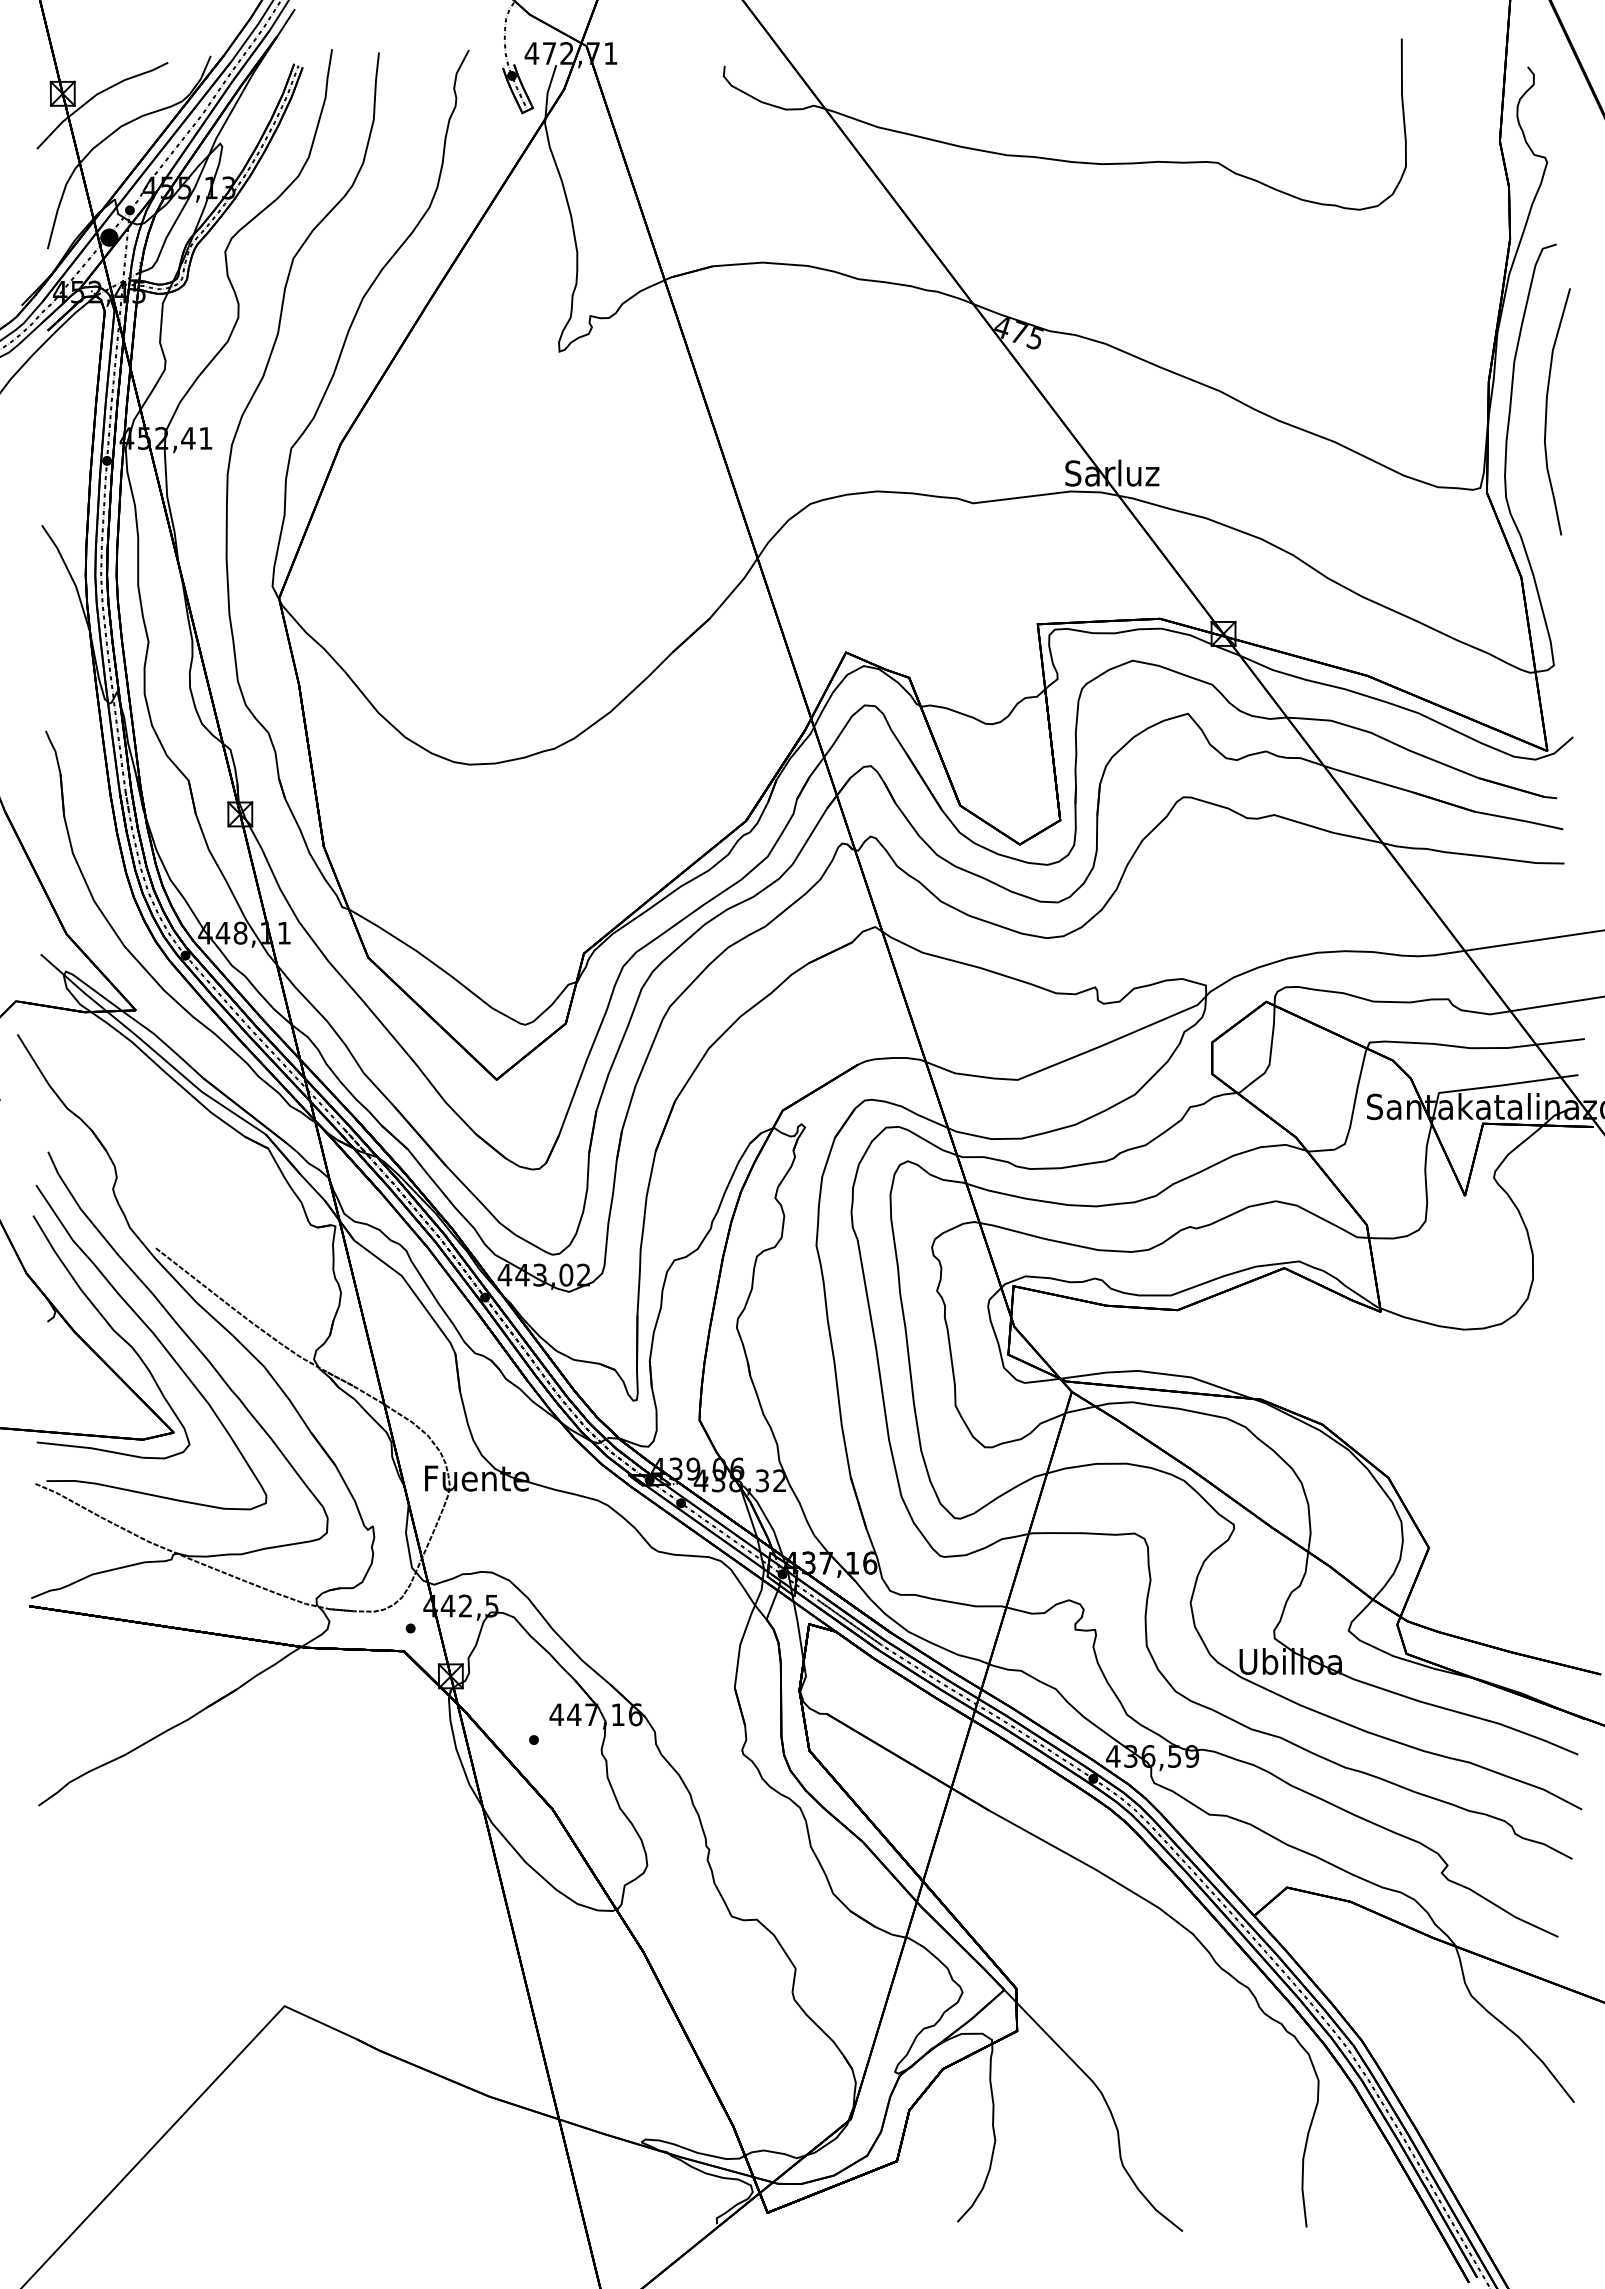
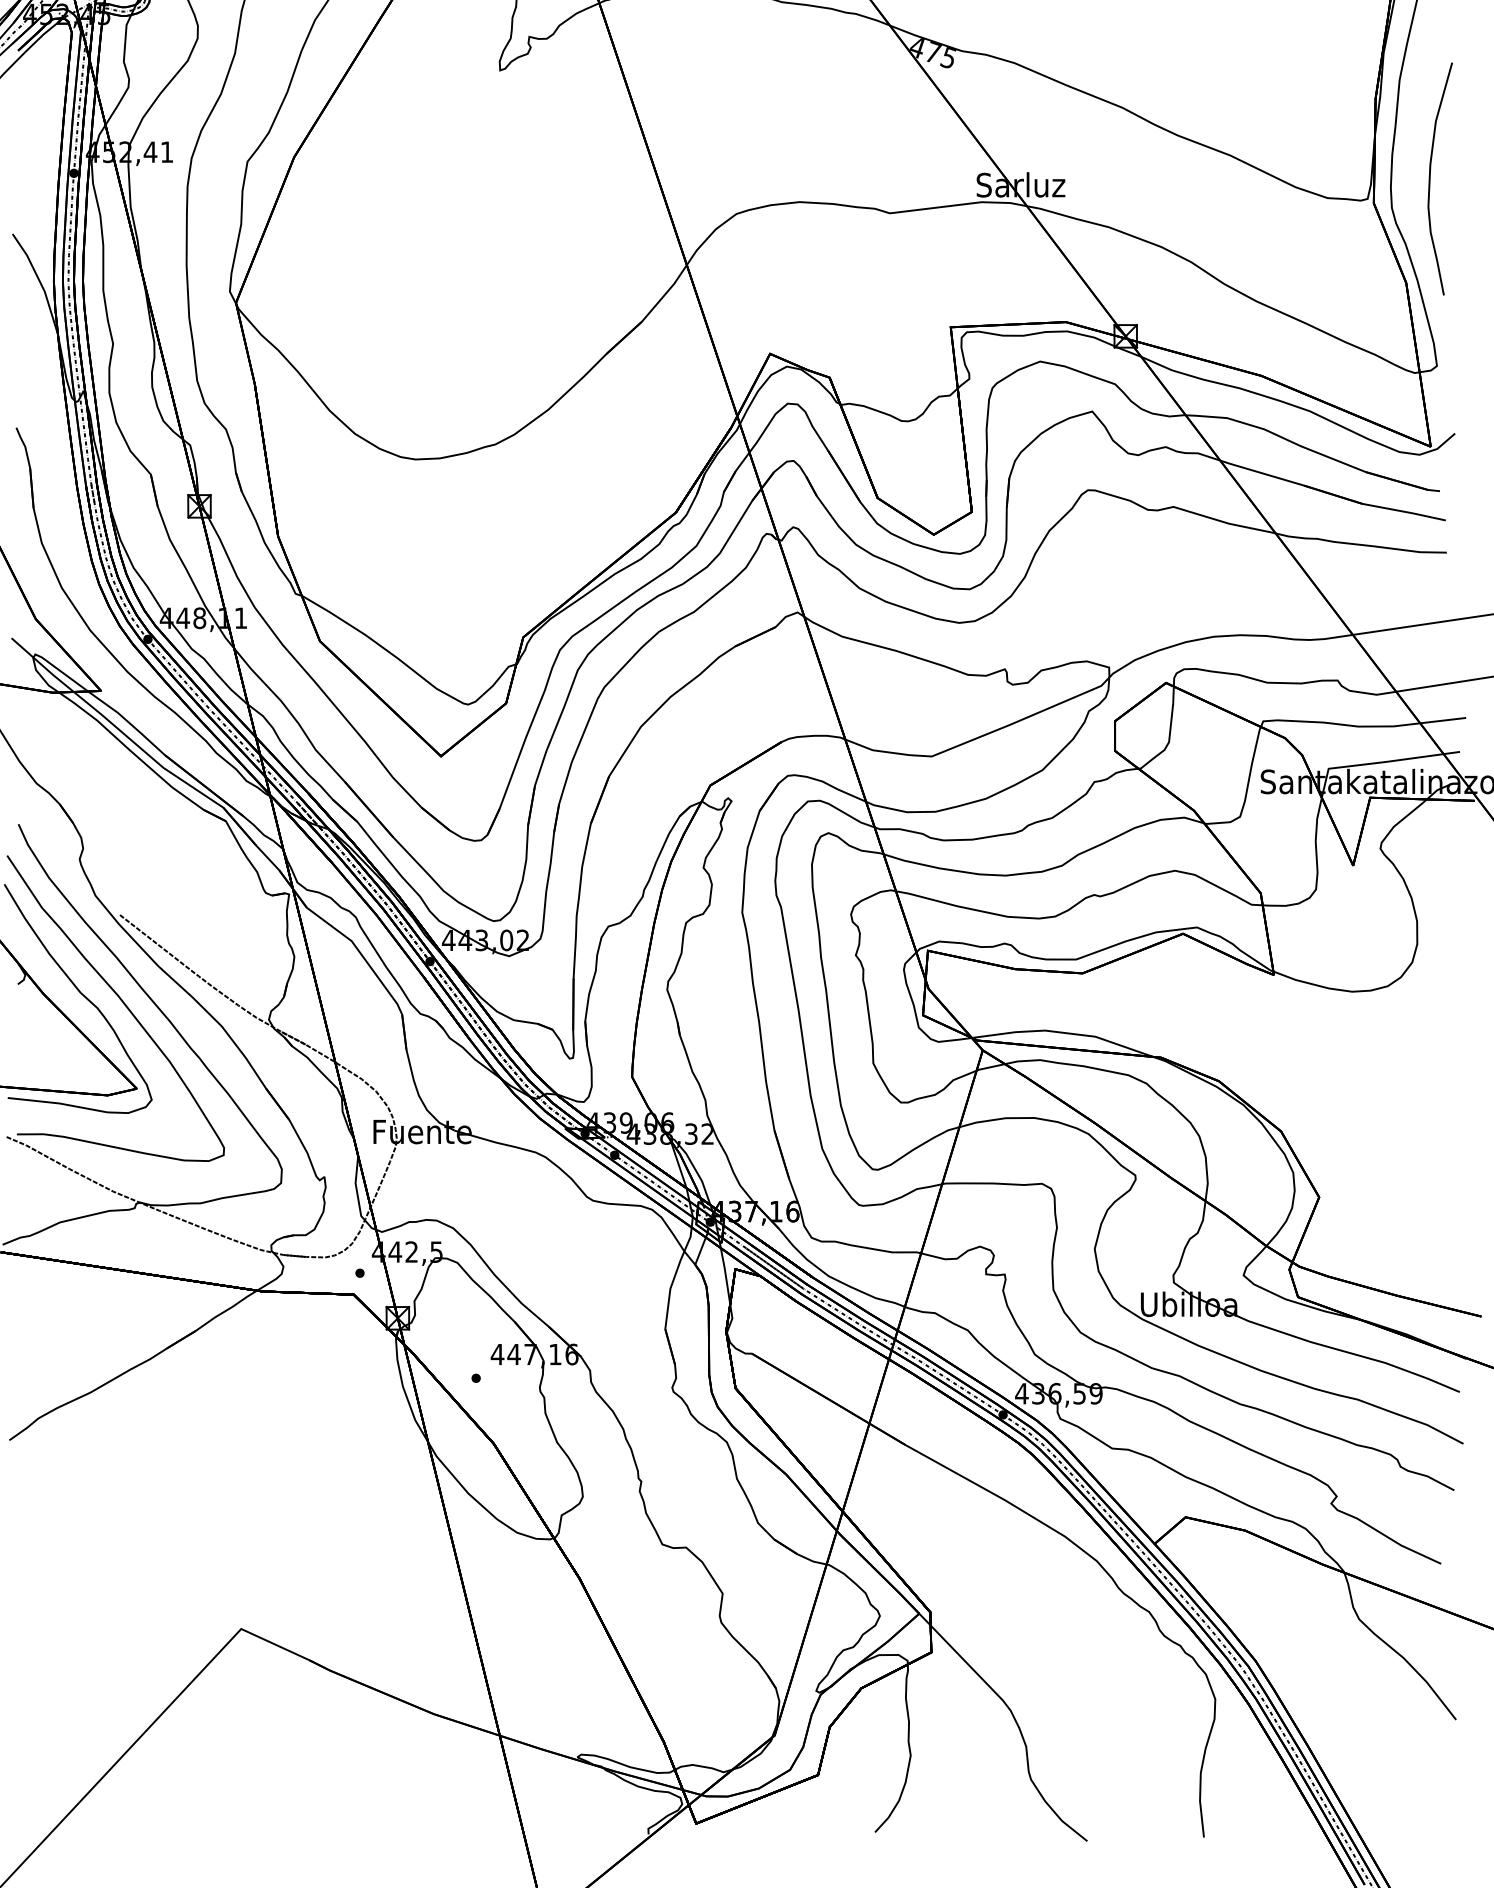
curve: (1547, 411) -> (1430, 178), moved

